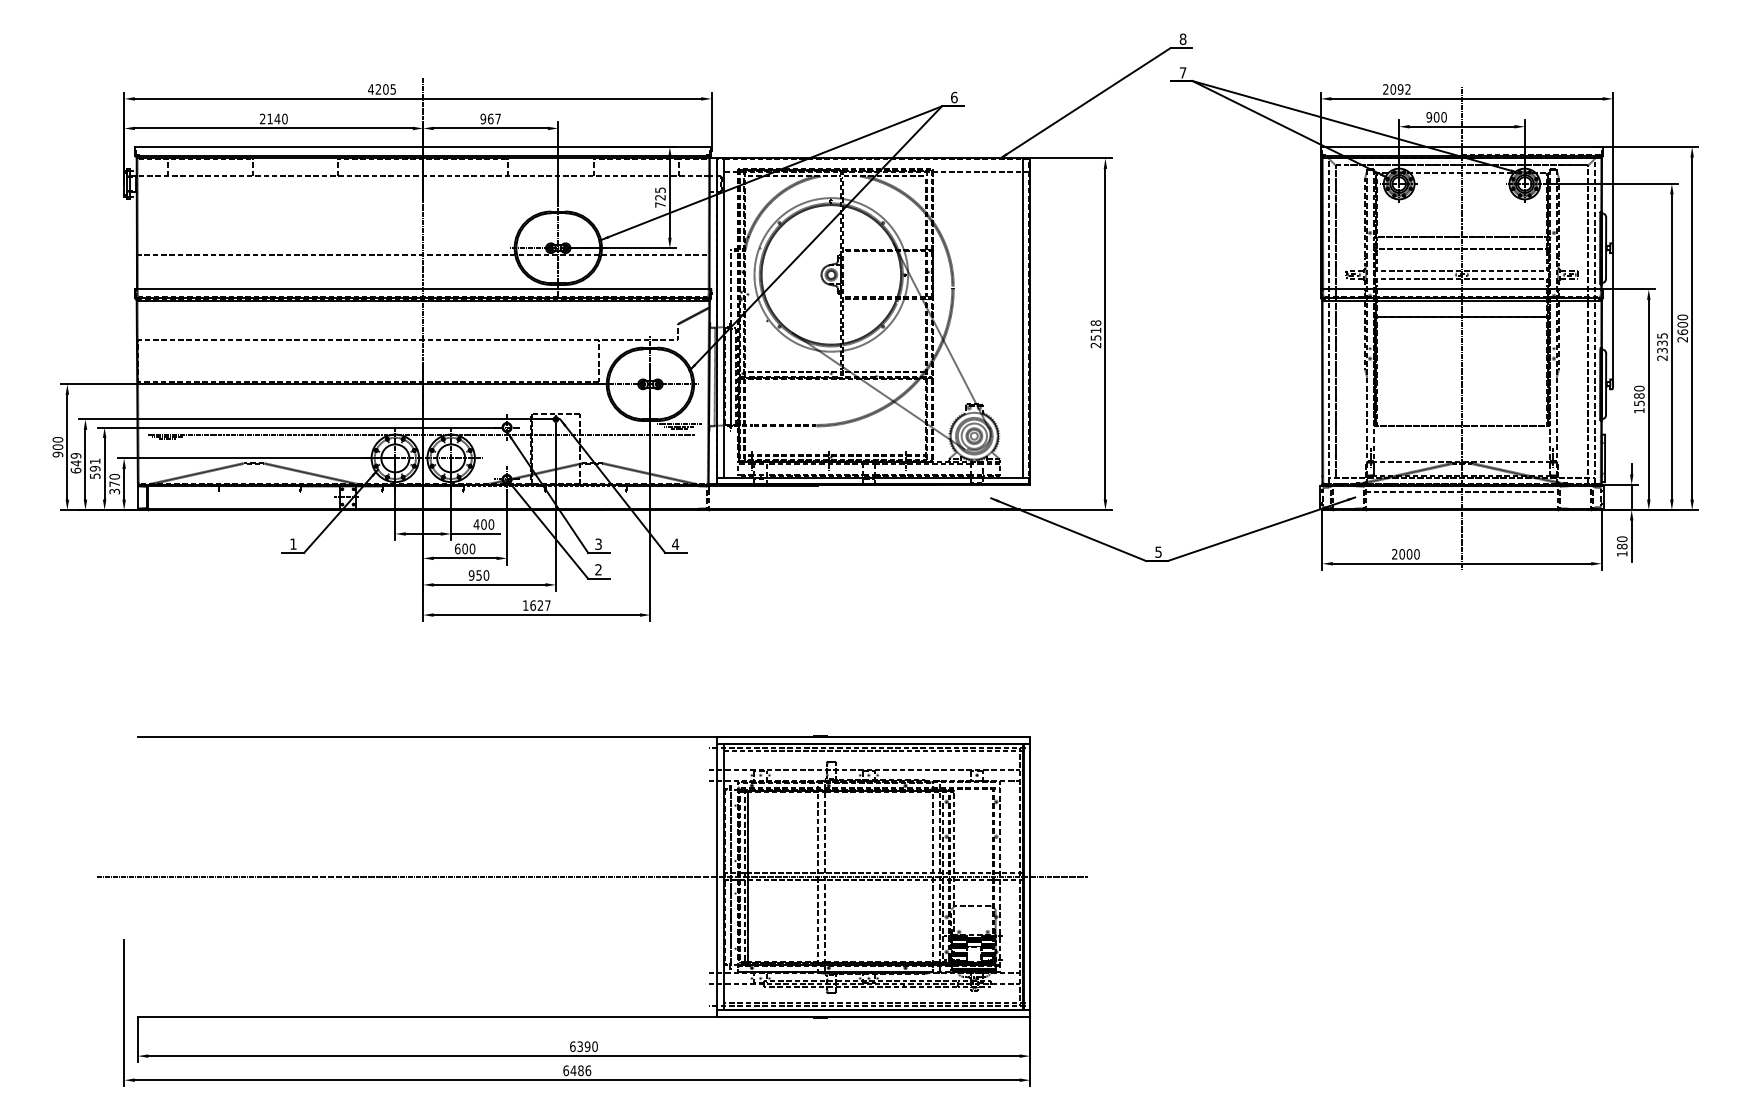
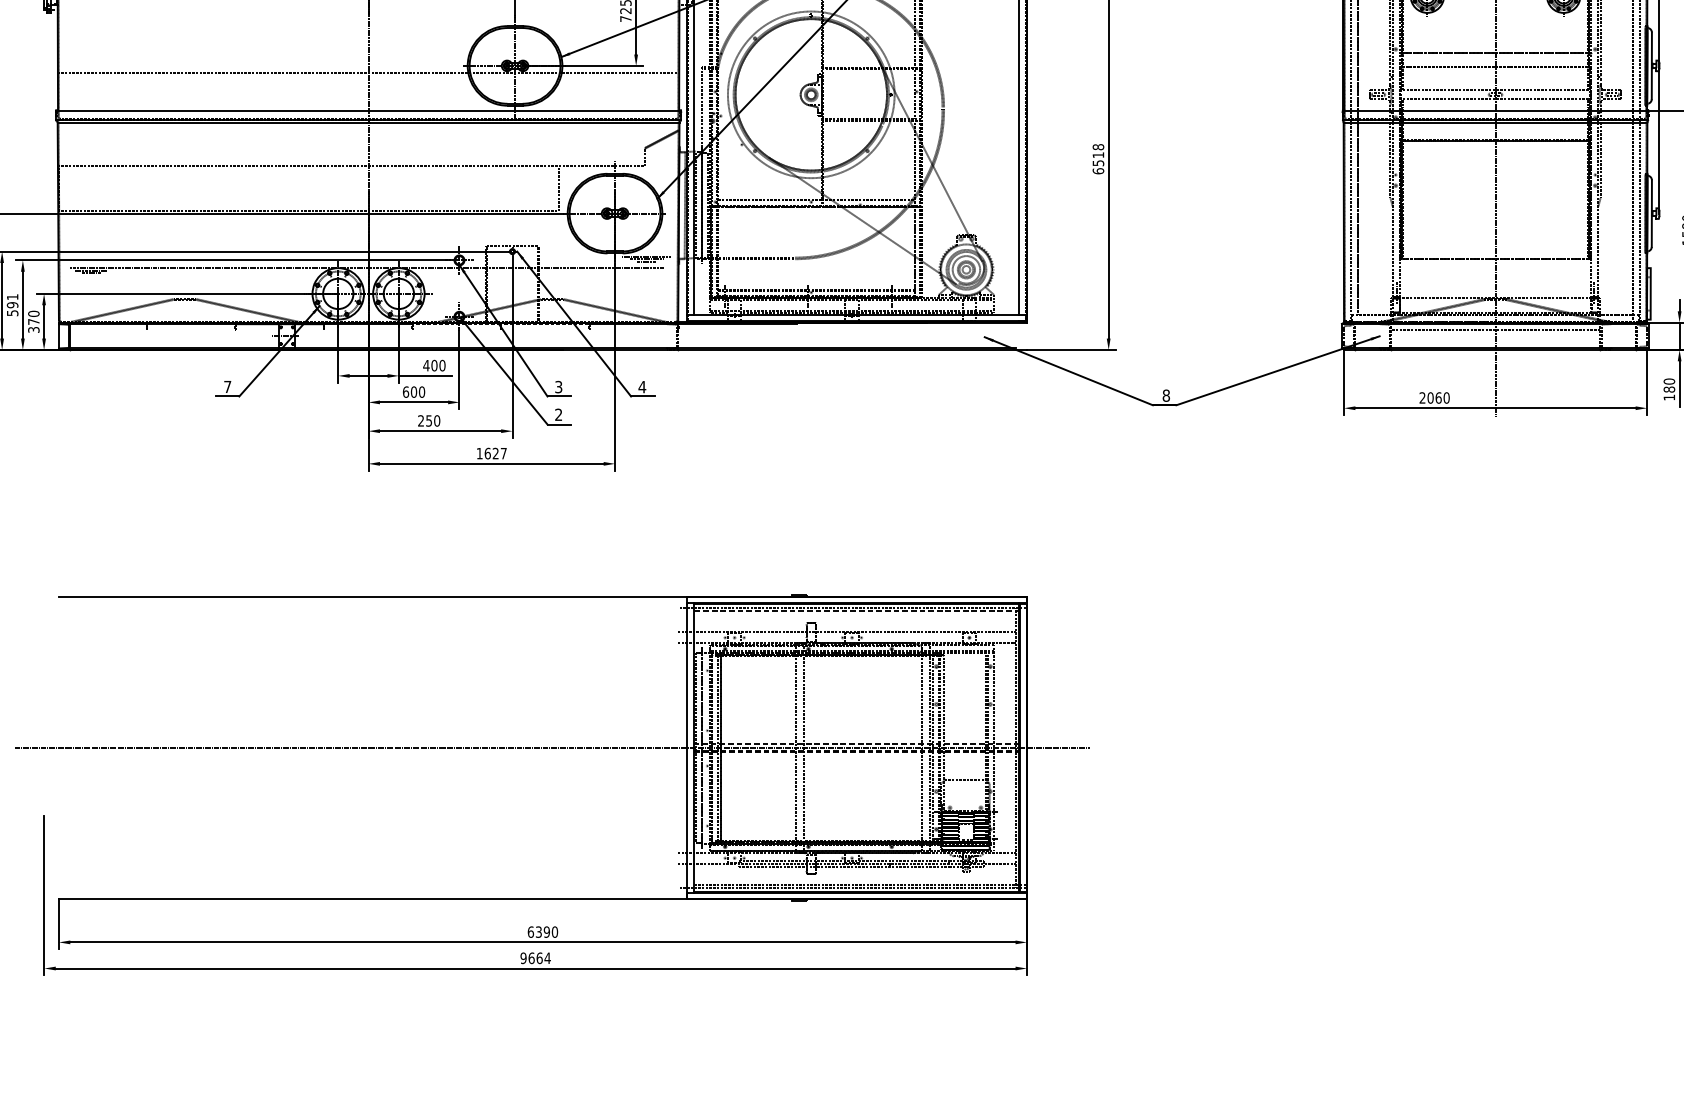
text: (1095, 345) -> (1097, 171), 2518 -> 6518
text: (293, 543) -> (227, 386), 1 -> 7
text: (1158, 551) -> (1166, 394), 5 -> 8
text: (1409, 554) -> (1438, 398), 2000 -> 2060
text: (471, 575) -> (420, 420), 950 -> 250
text: (577, 1070) -> (535, 957), 6486 -> 9664

